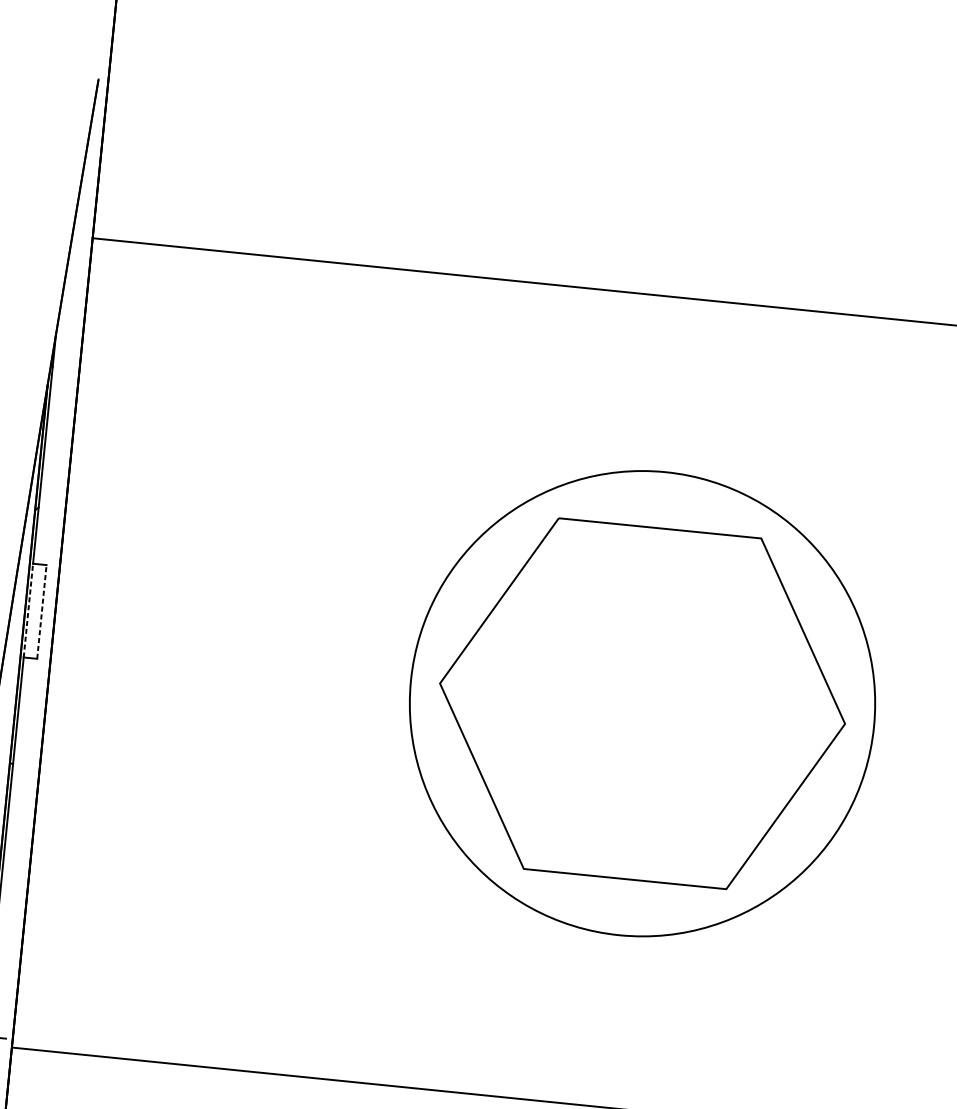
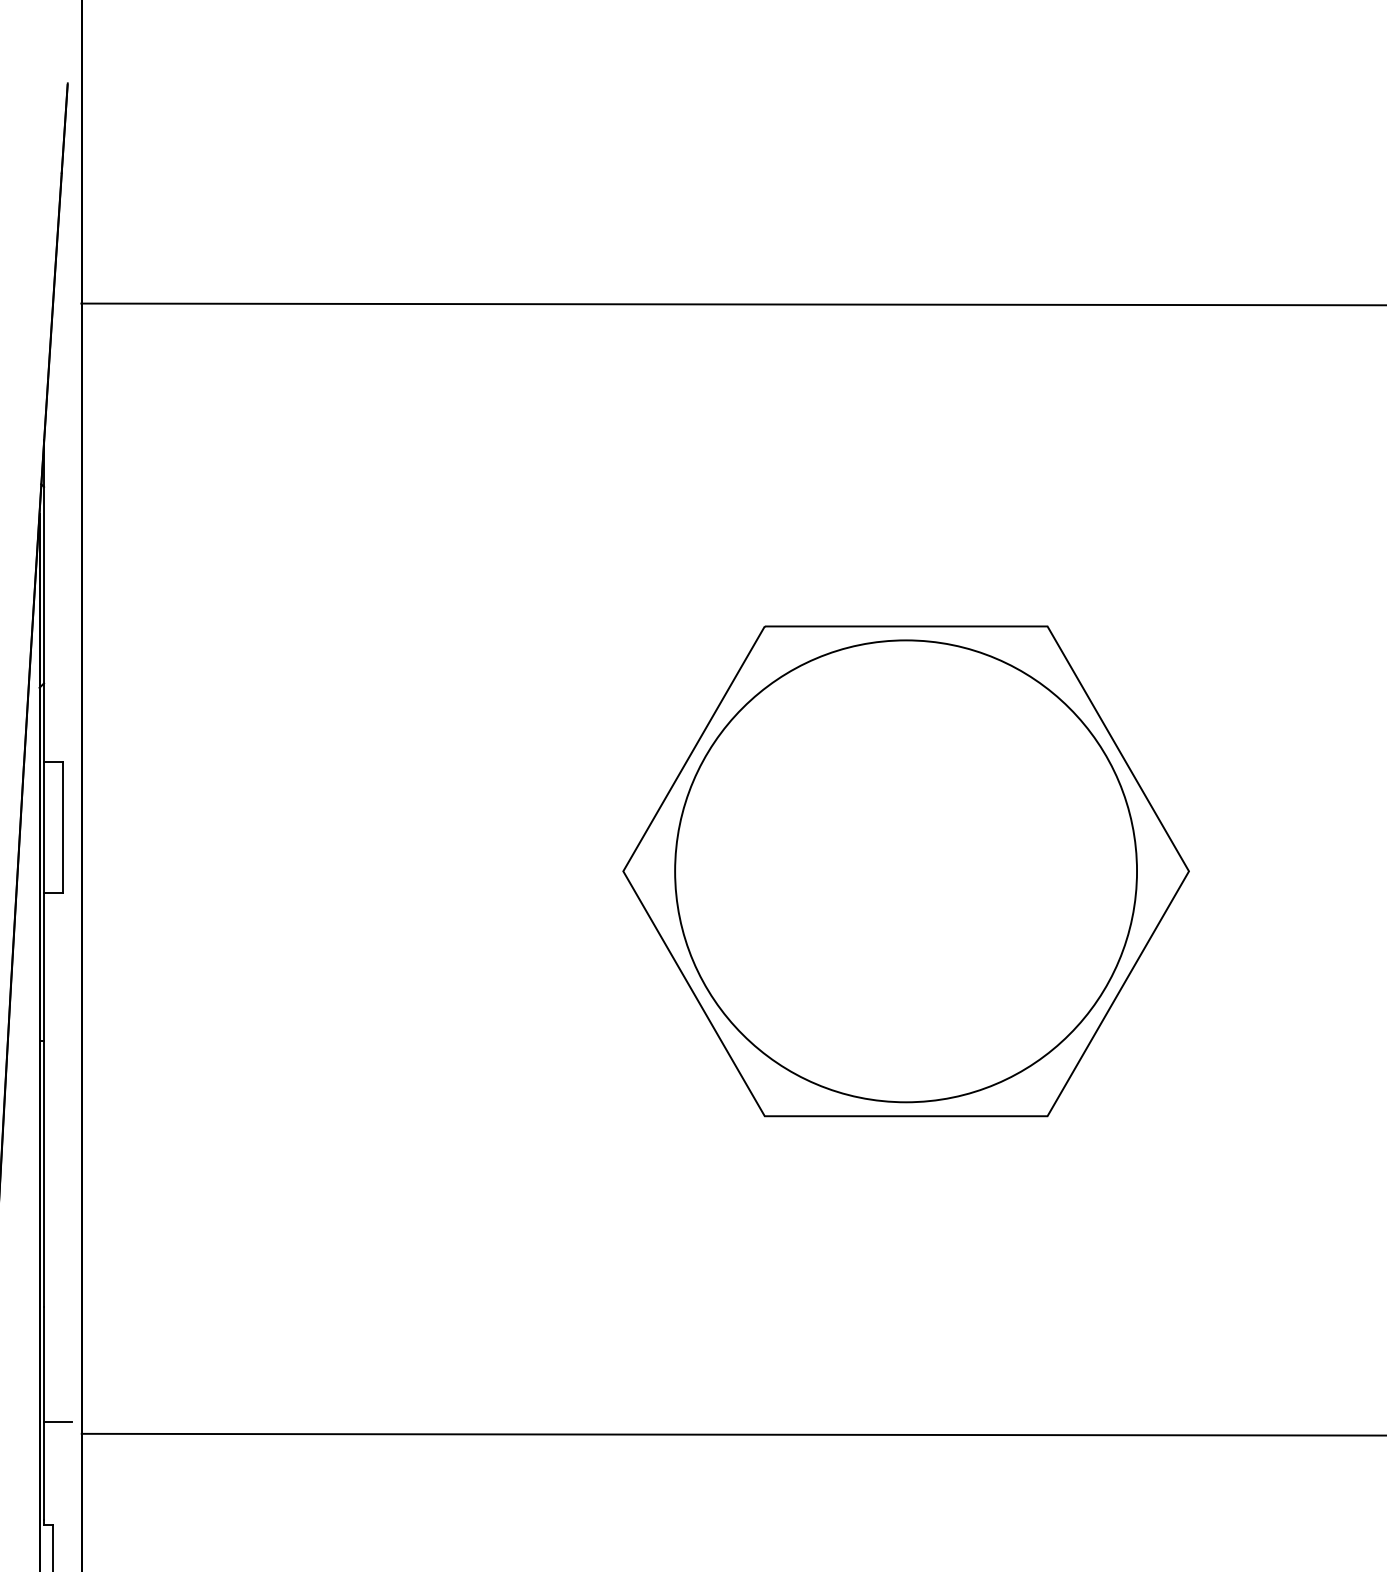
line: (28, 610) -> (44, 826), dashed -> solid
line: (41, 611) -> (62, 826), dashed -> solid
circle: (642, 703) -> (906, 871), size x0.71

